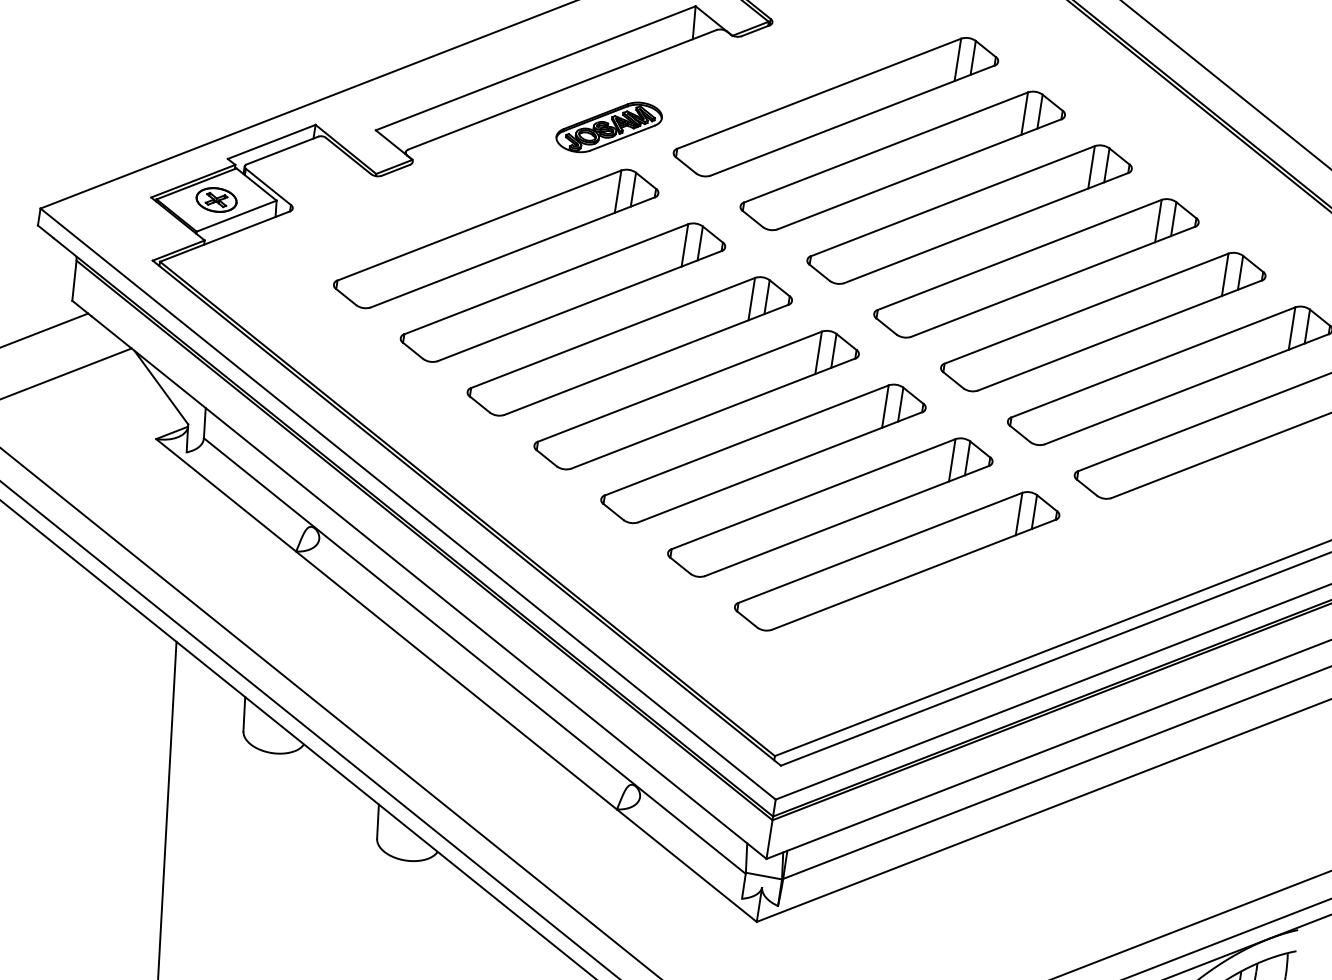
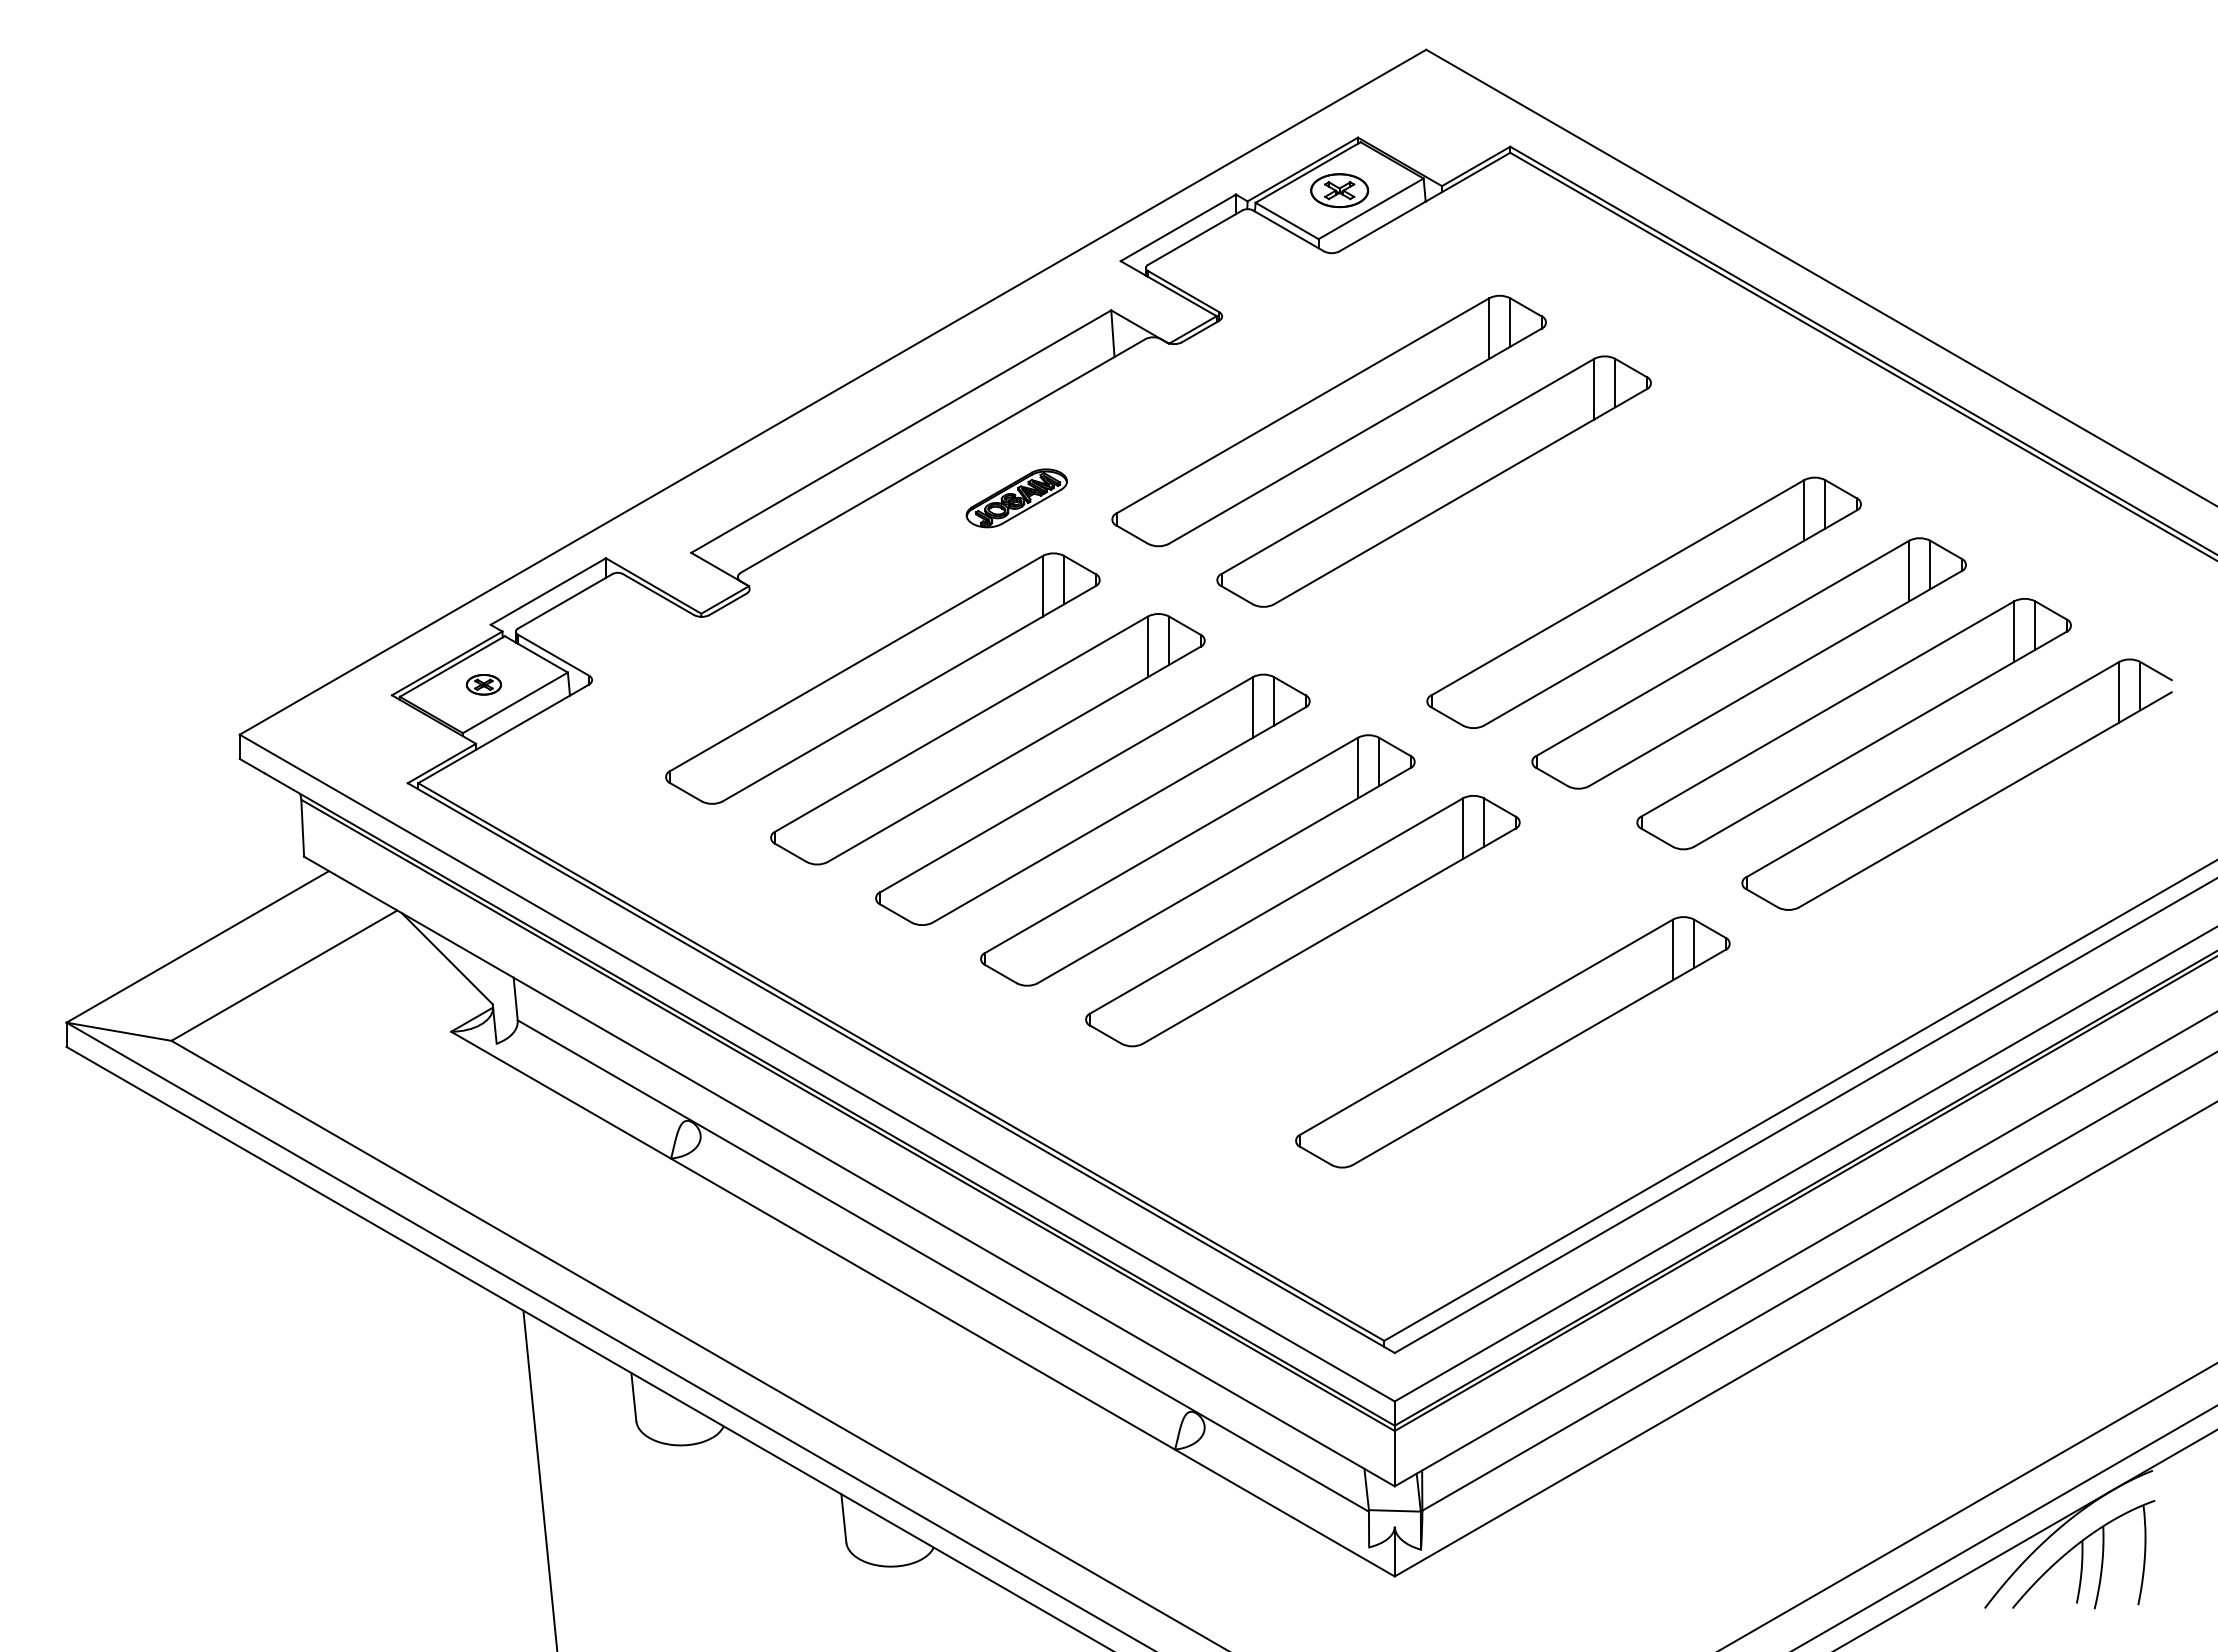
part: (609, 127) -> (1016, 498), size x0.7
part: (216, 199) -> (483, 684), size x0.6
part: (969, 214) -> (1538, 542), removed
part: (830, 507) -> (1407, 981), removed

